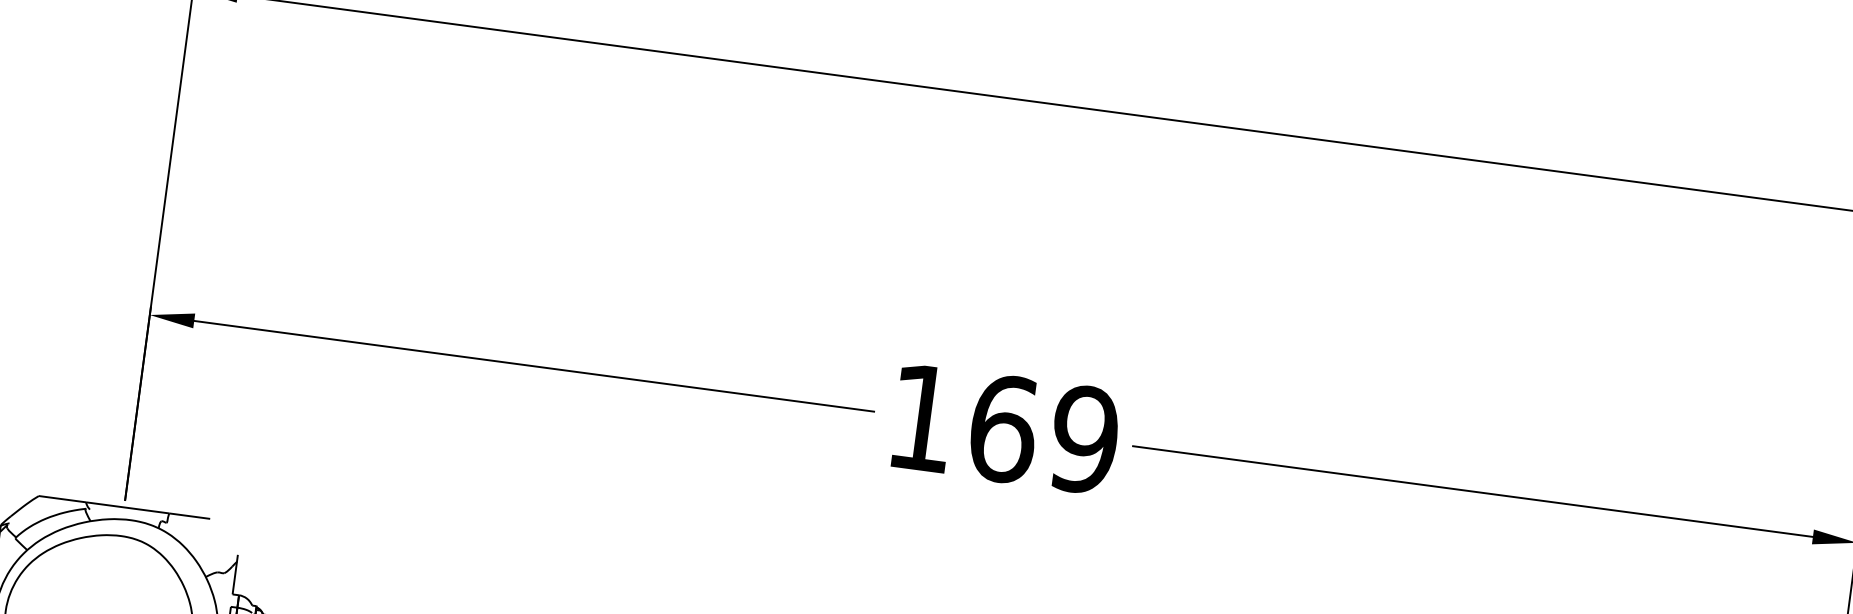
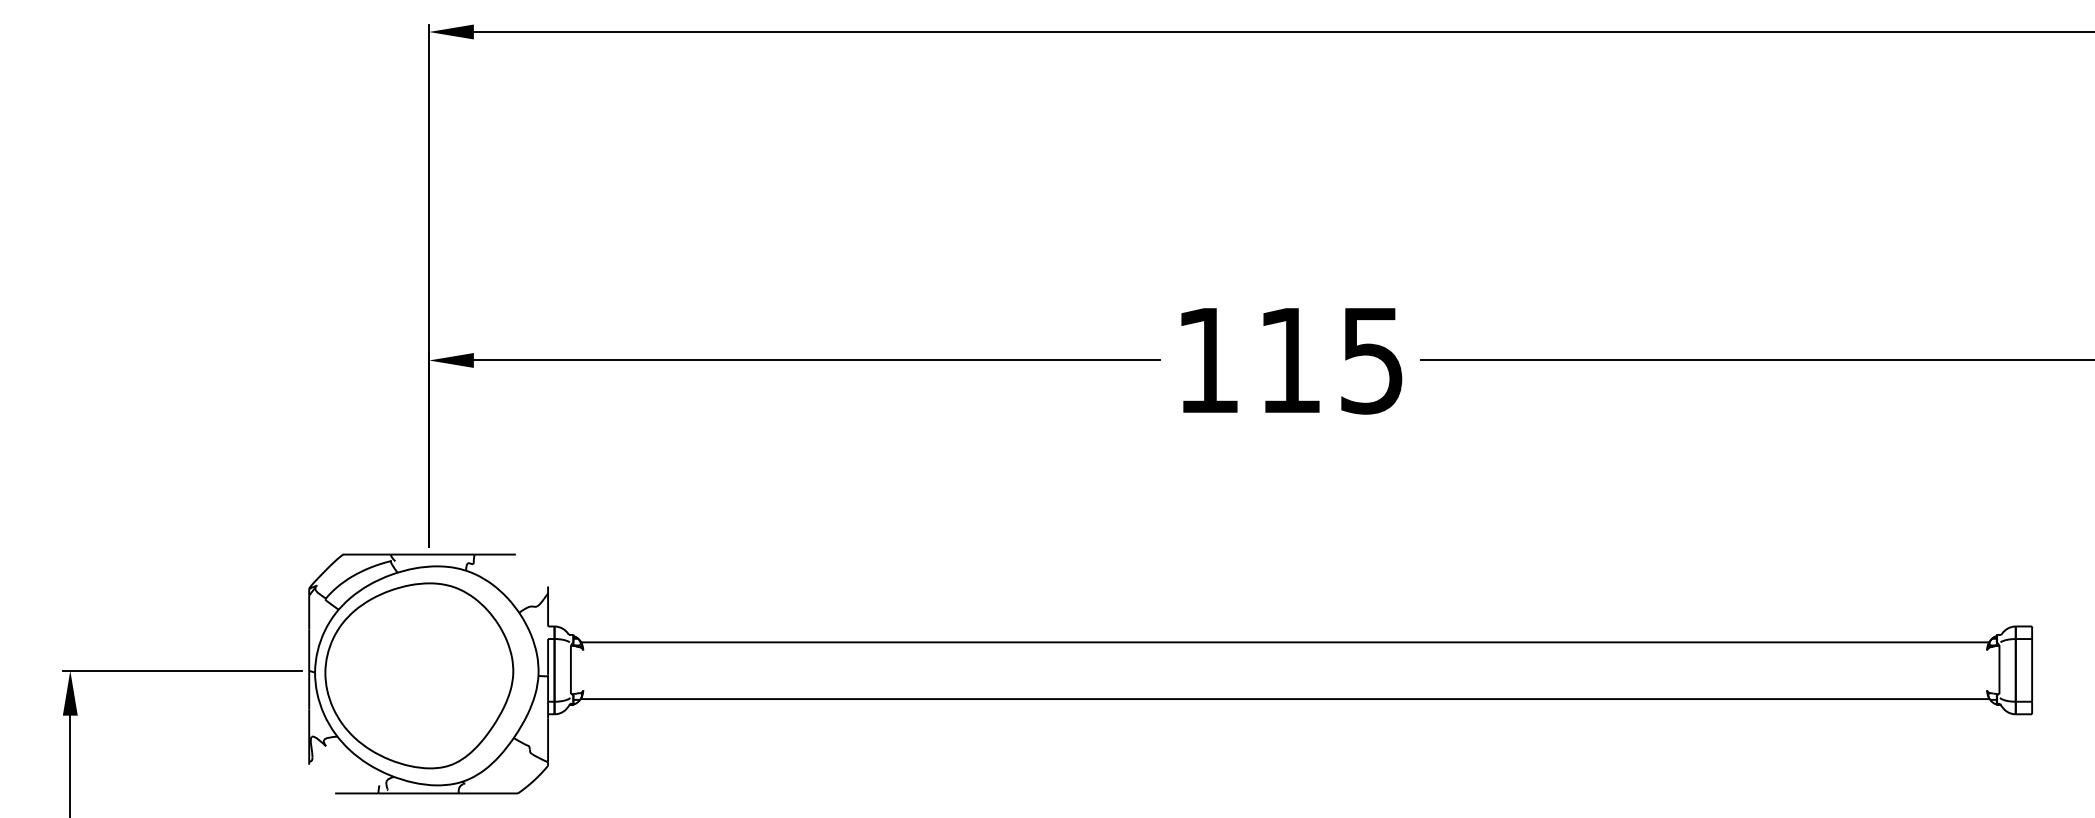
text: (1044, 434) -> (1331, 360), 169 -> 115

